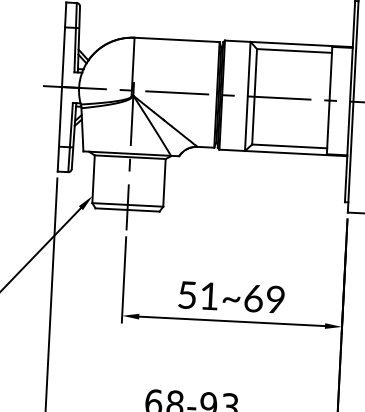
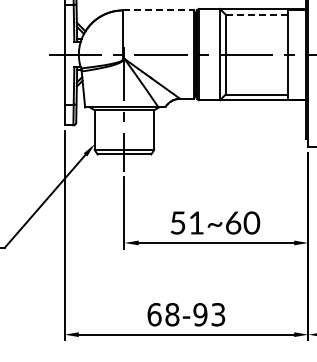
line: (176, 39) -> (158, 10), solid -> dashed
line: (293, 50) -> (256, 14), solid -> dashed
text: (275, 300) -> (251, 223), 51~69 -> 51~60

